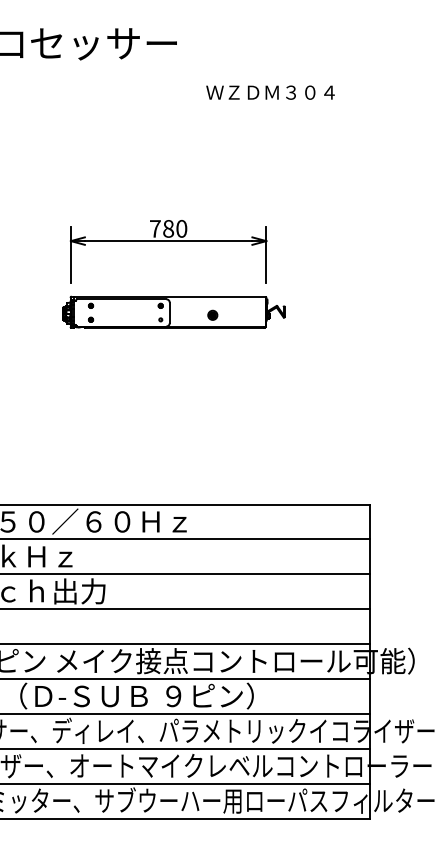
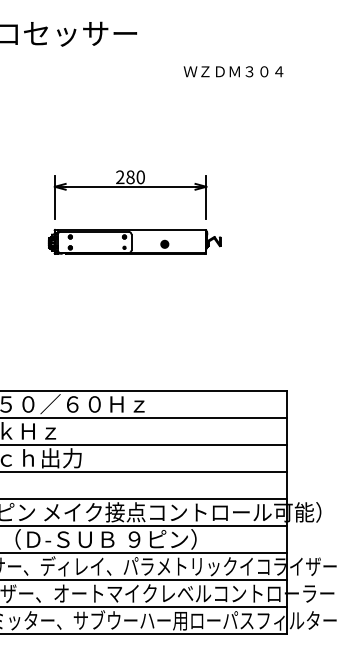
text: (270, 92) -> (233, 71), moved
text: (155, 229) -> (120, 177), 780 -> 280

